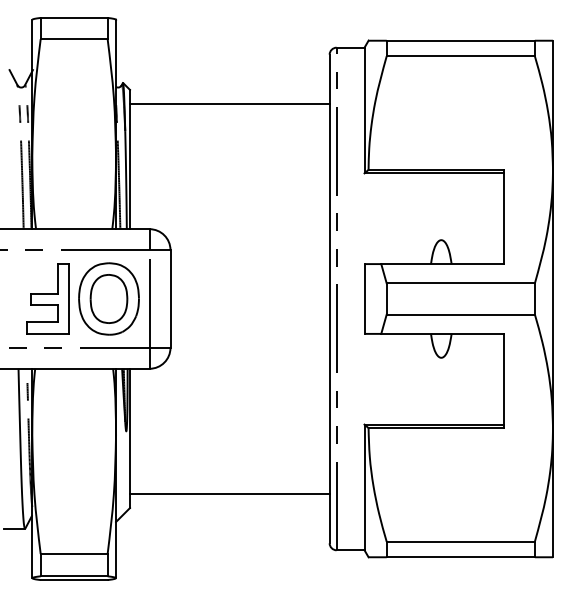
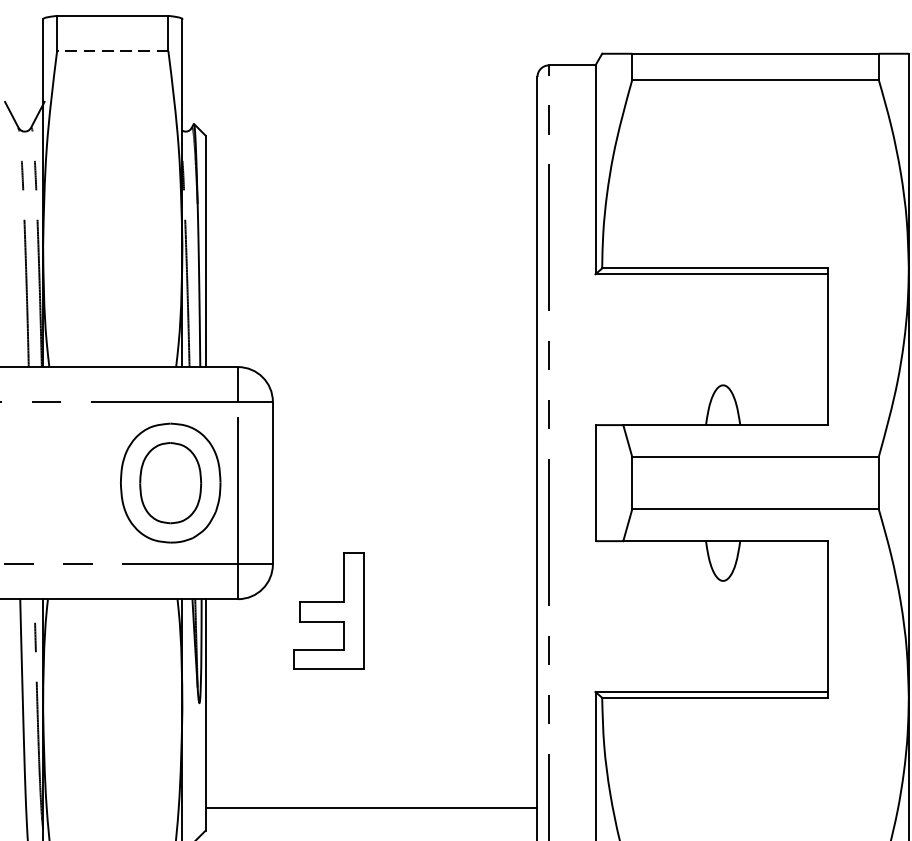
line: (73, 39) -> (111, 51), solid -> dashed
line: (229, 103) -> (370, 158), removed
part: (47, 298) -> (327, 610), moved

